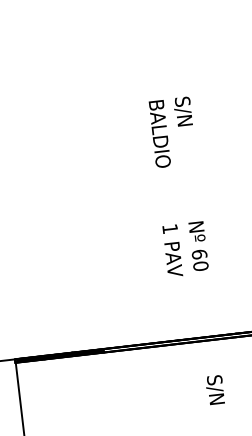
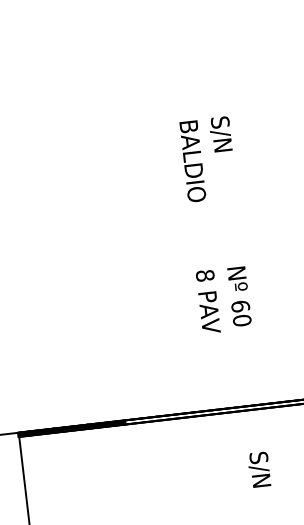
text: (169, 228) -> (204, 275), 1 -> 8

